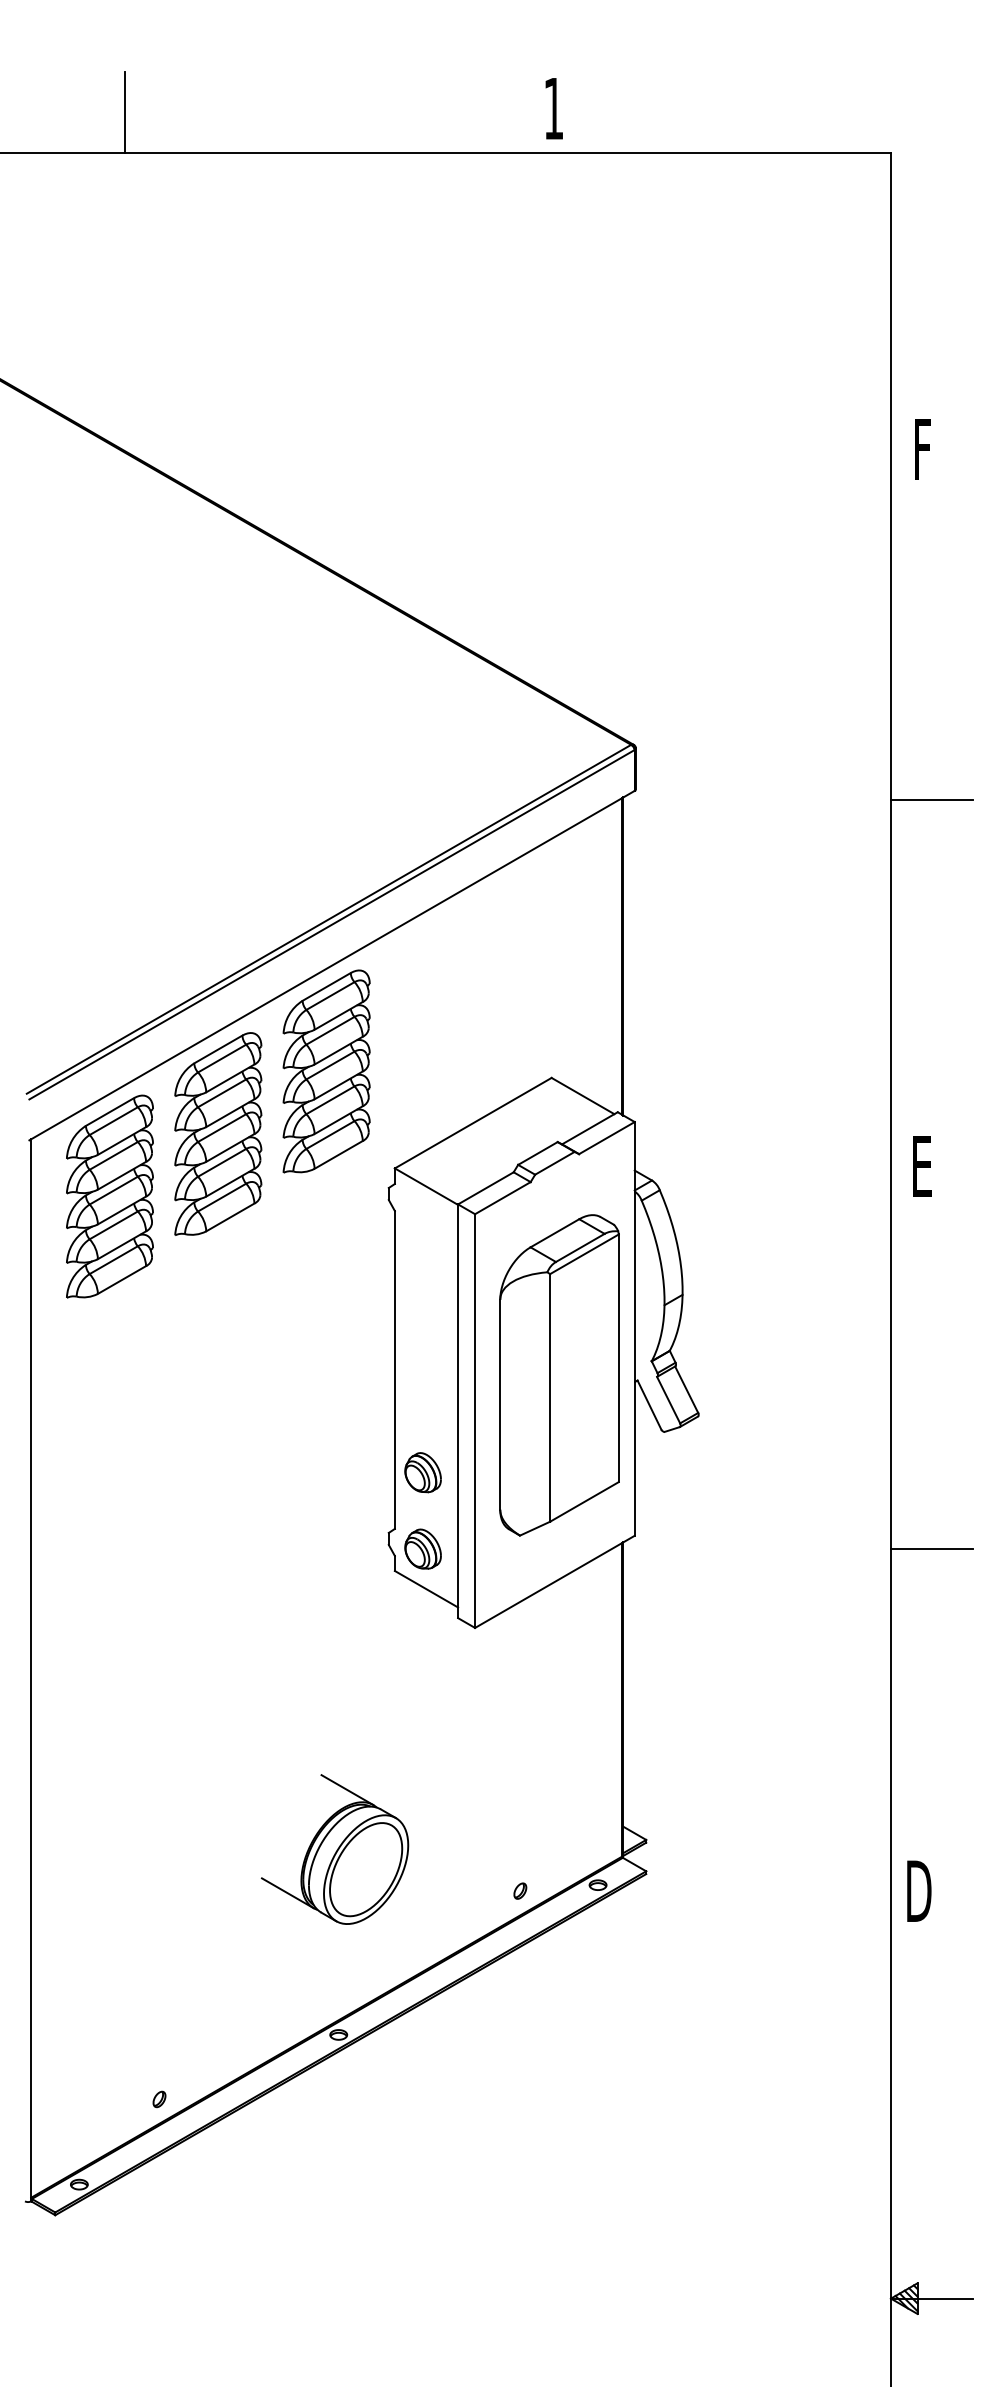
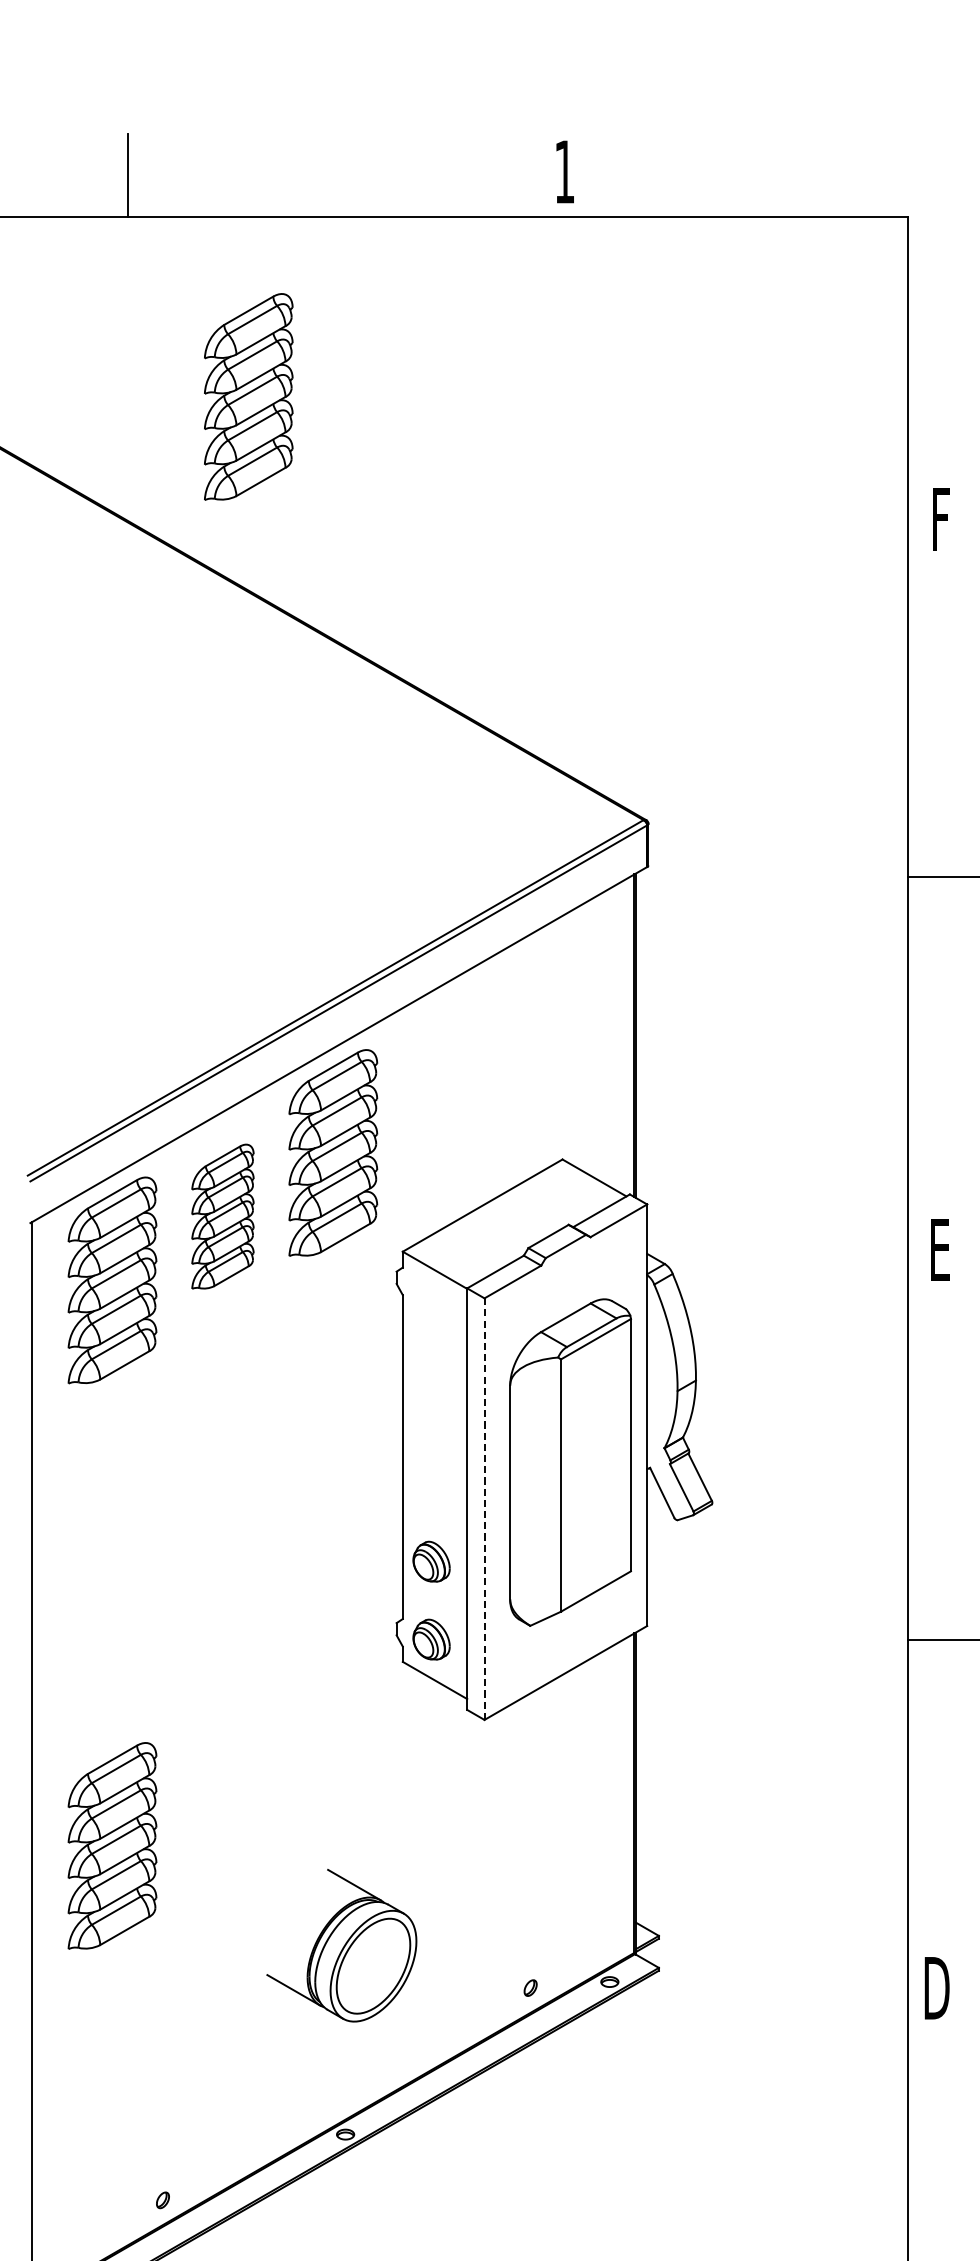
part: (243, 329) -> (248, 396), added
part: (218, 1133) -> (223, 1216), size x0.7
line: (475, 1421) -> (484, 1509), solid -> dashed
part: (109, 1751) -> (112, 1845), added

